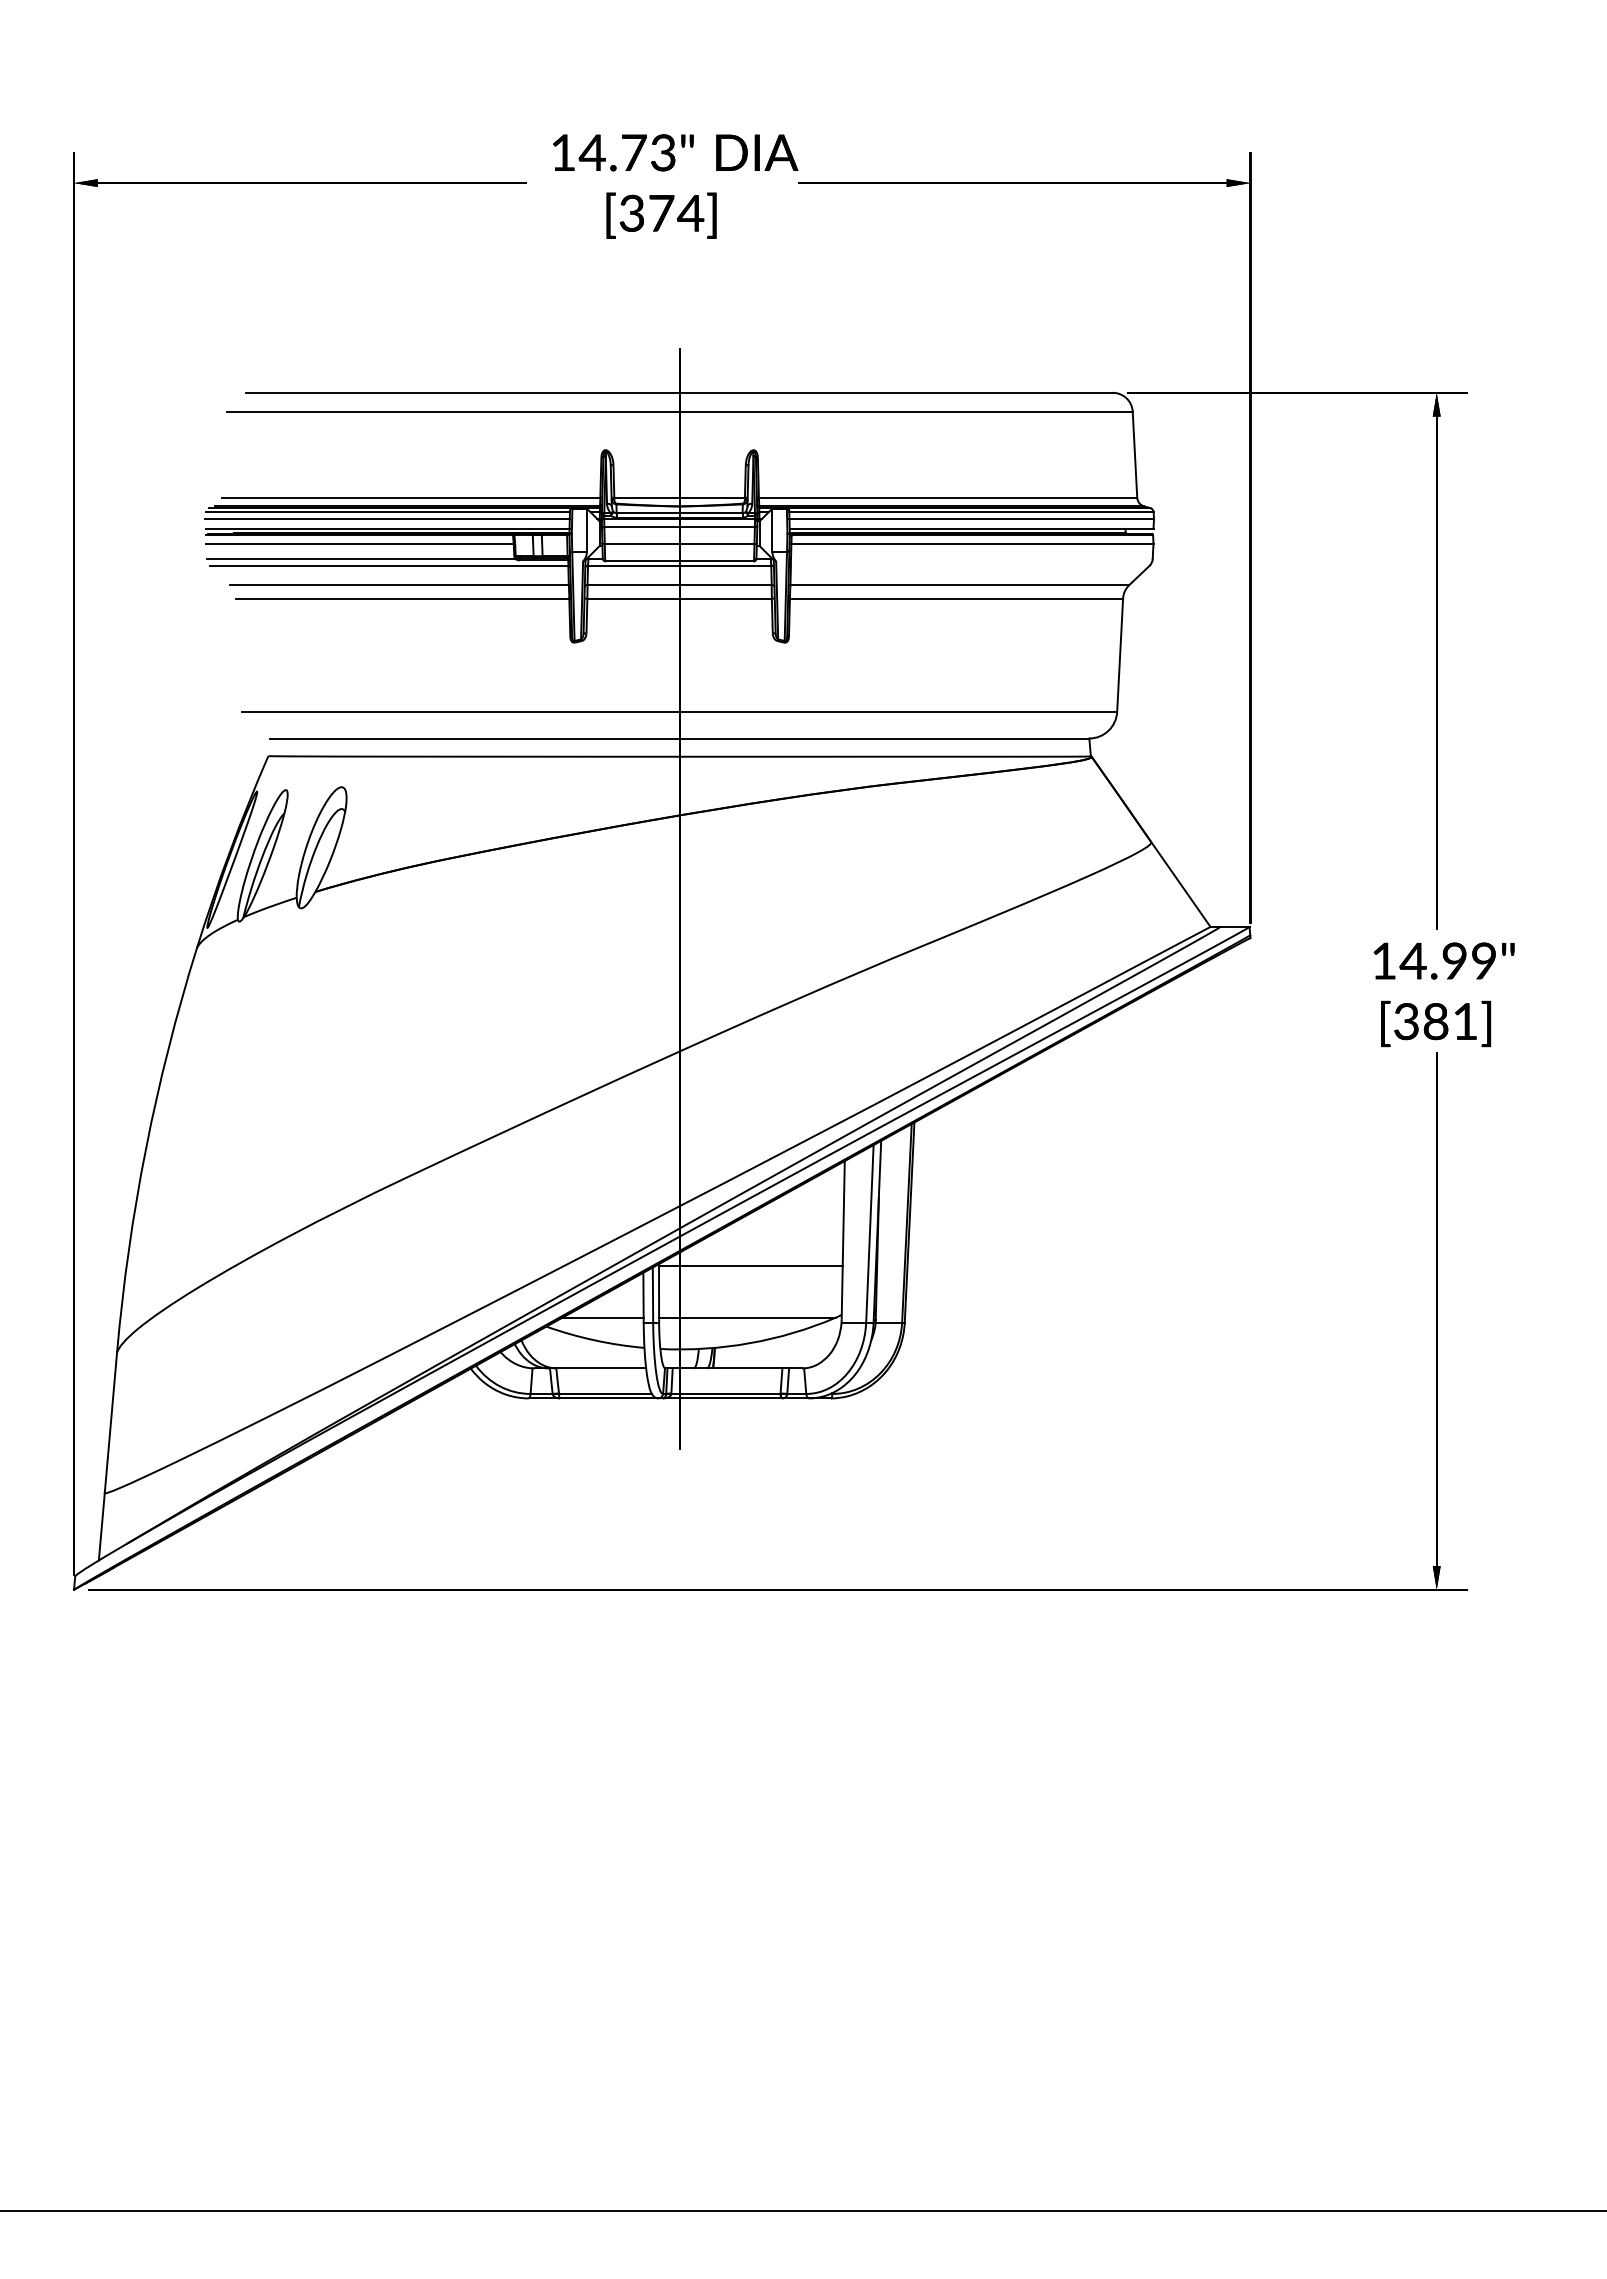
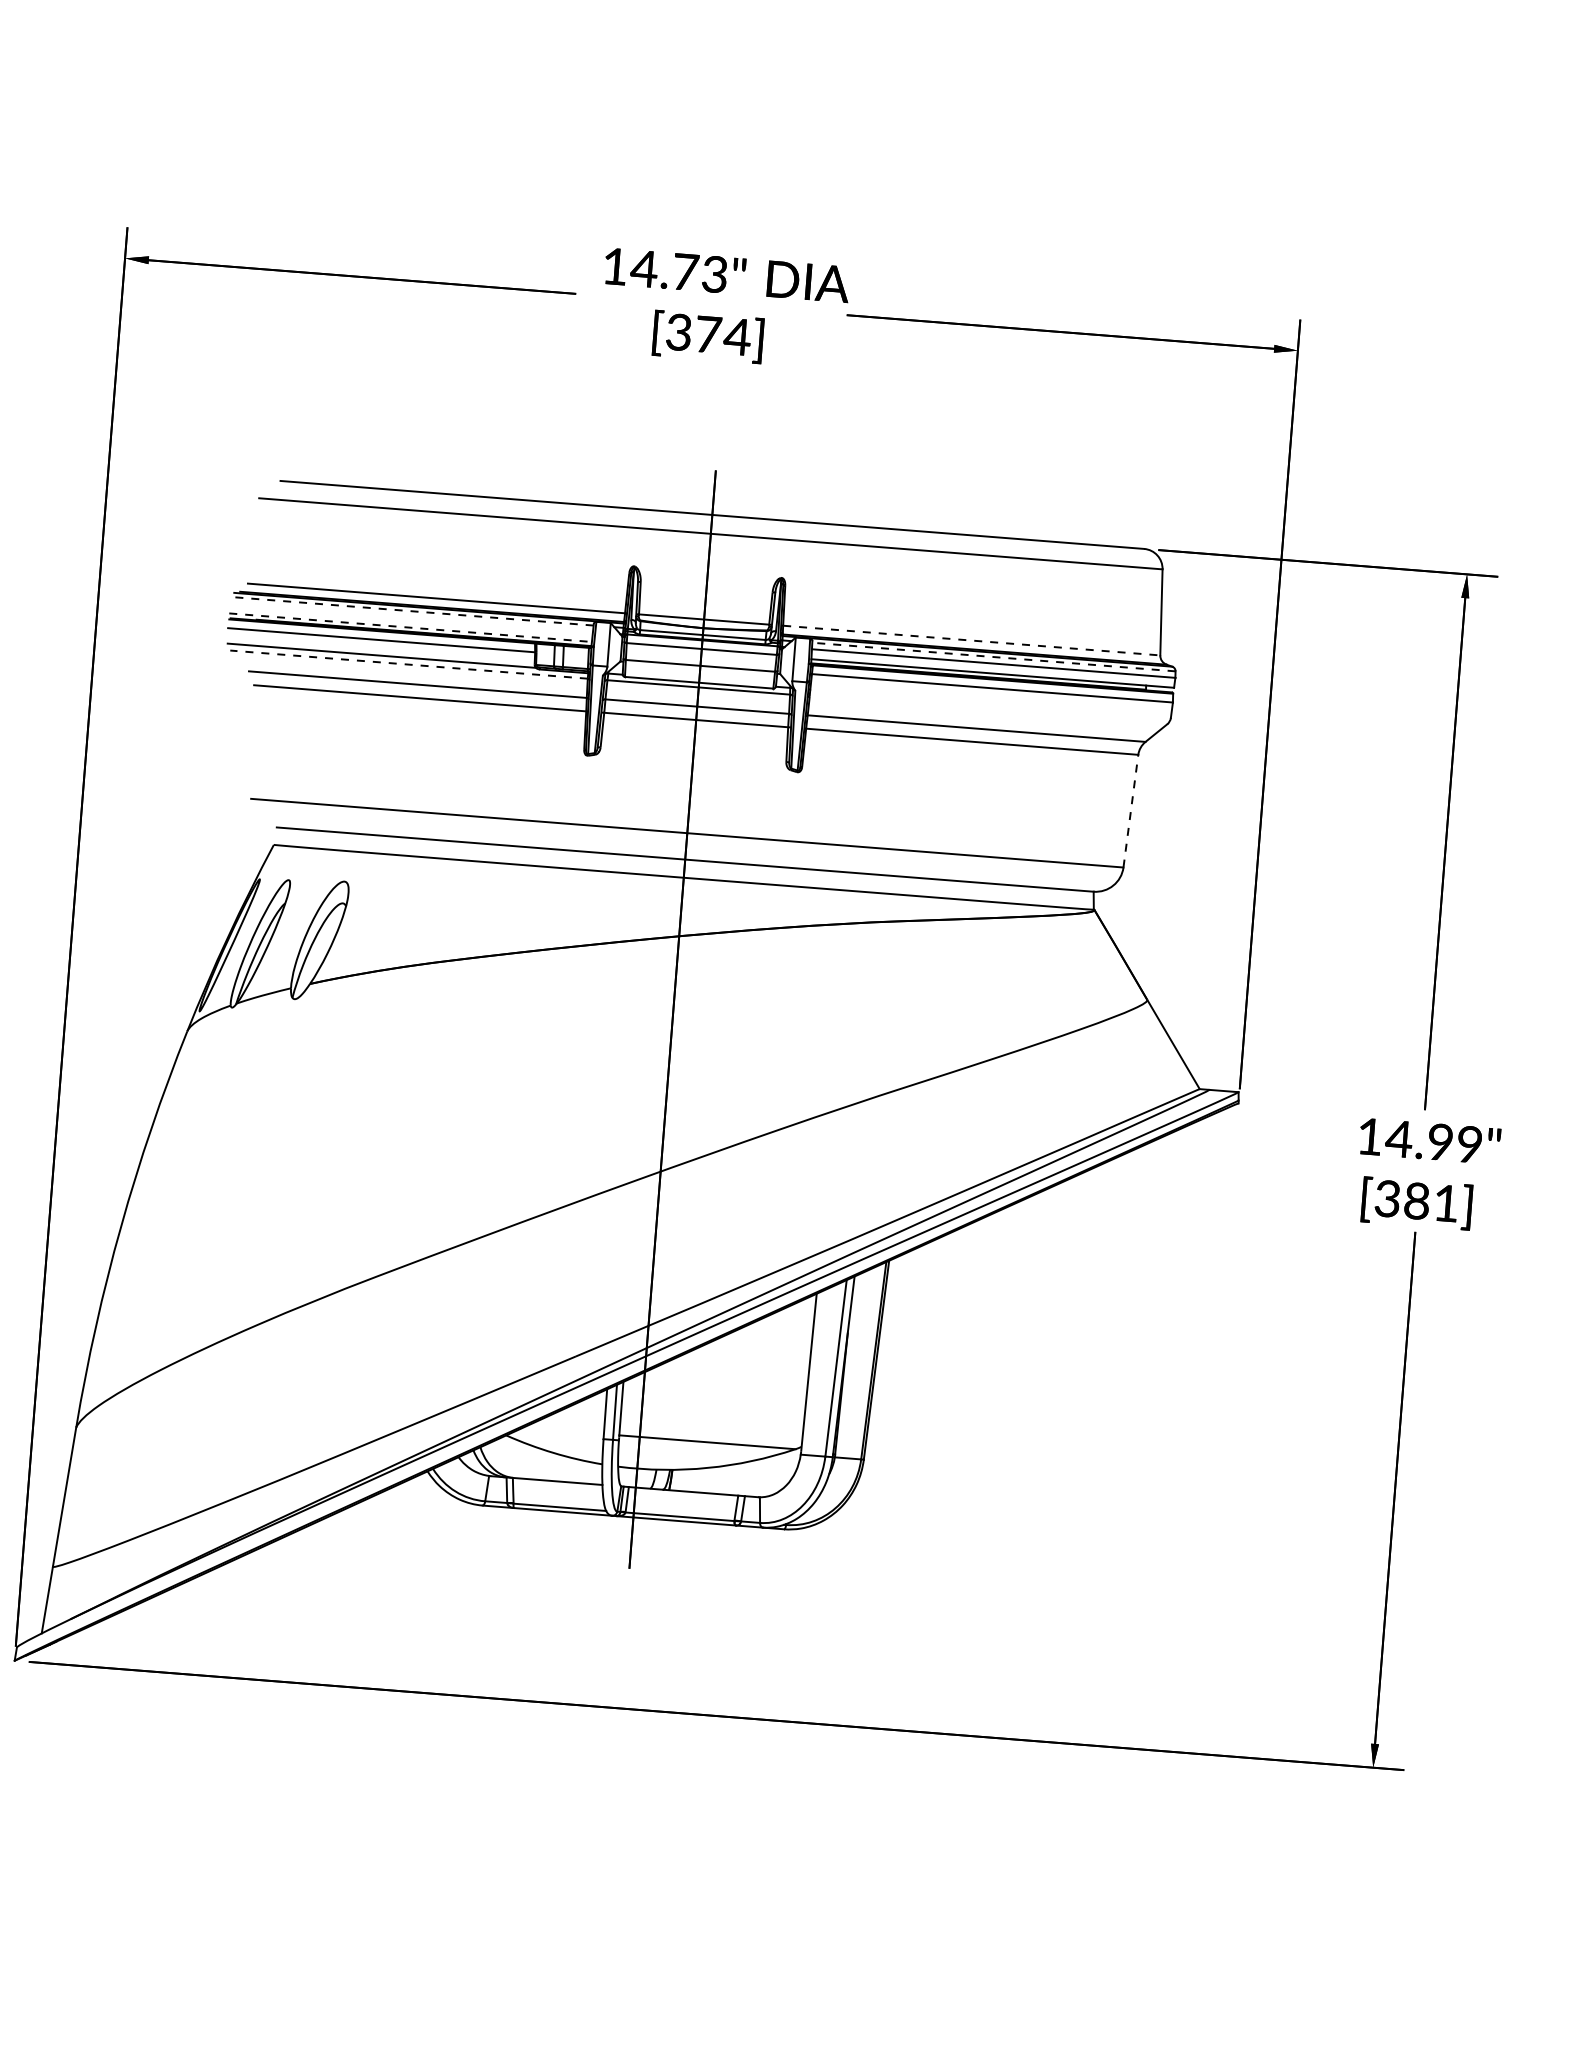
line: (948, 497) -> (972, 640), solid -> dashed
line: (387, 512) -> (411, 611), solid -> dashed
line: (970, 512) -> (992, 657), solid -> dashed
line: (387, 518) -> (411, 617), removed
line: (387, 528) -> (410, 627), solid -> dashed
line: (388, 565) -> (408, 664), solid -> dashed
line: (1120, 655) -> (1131, 811), solid -> dashed
line: (750, 1266) -> (714, 1391), removed
line: (602, 1317) -> (562, 1430), removed

